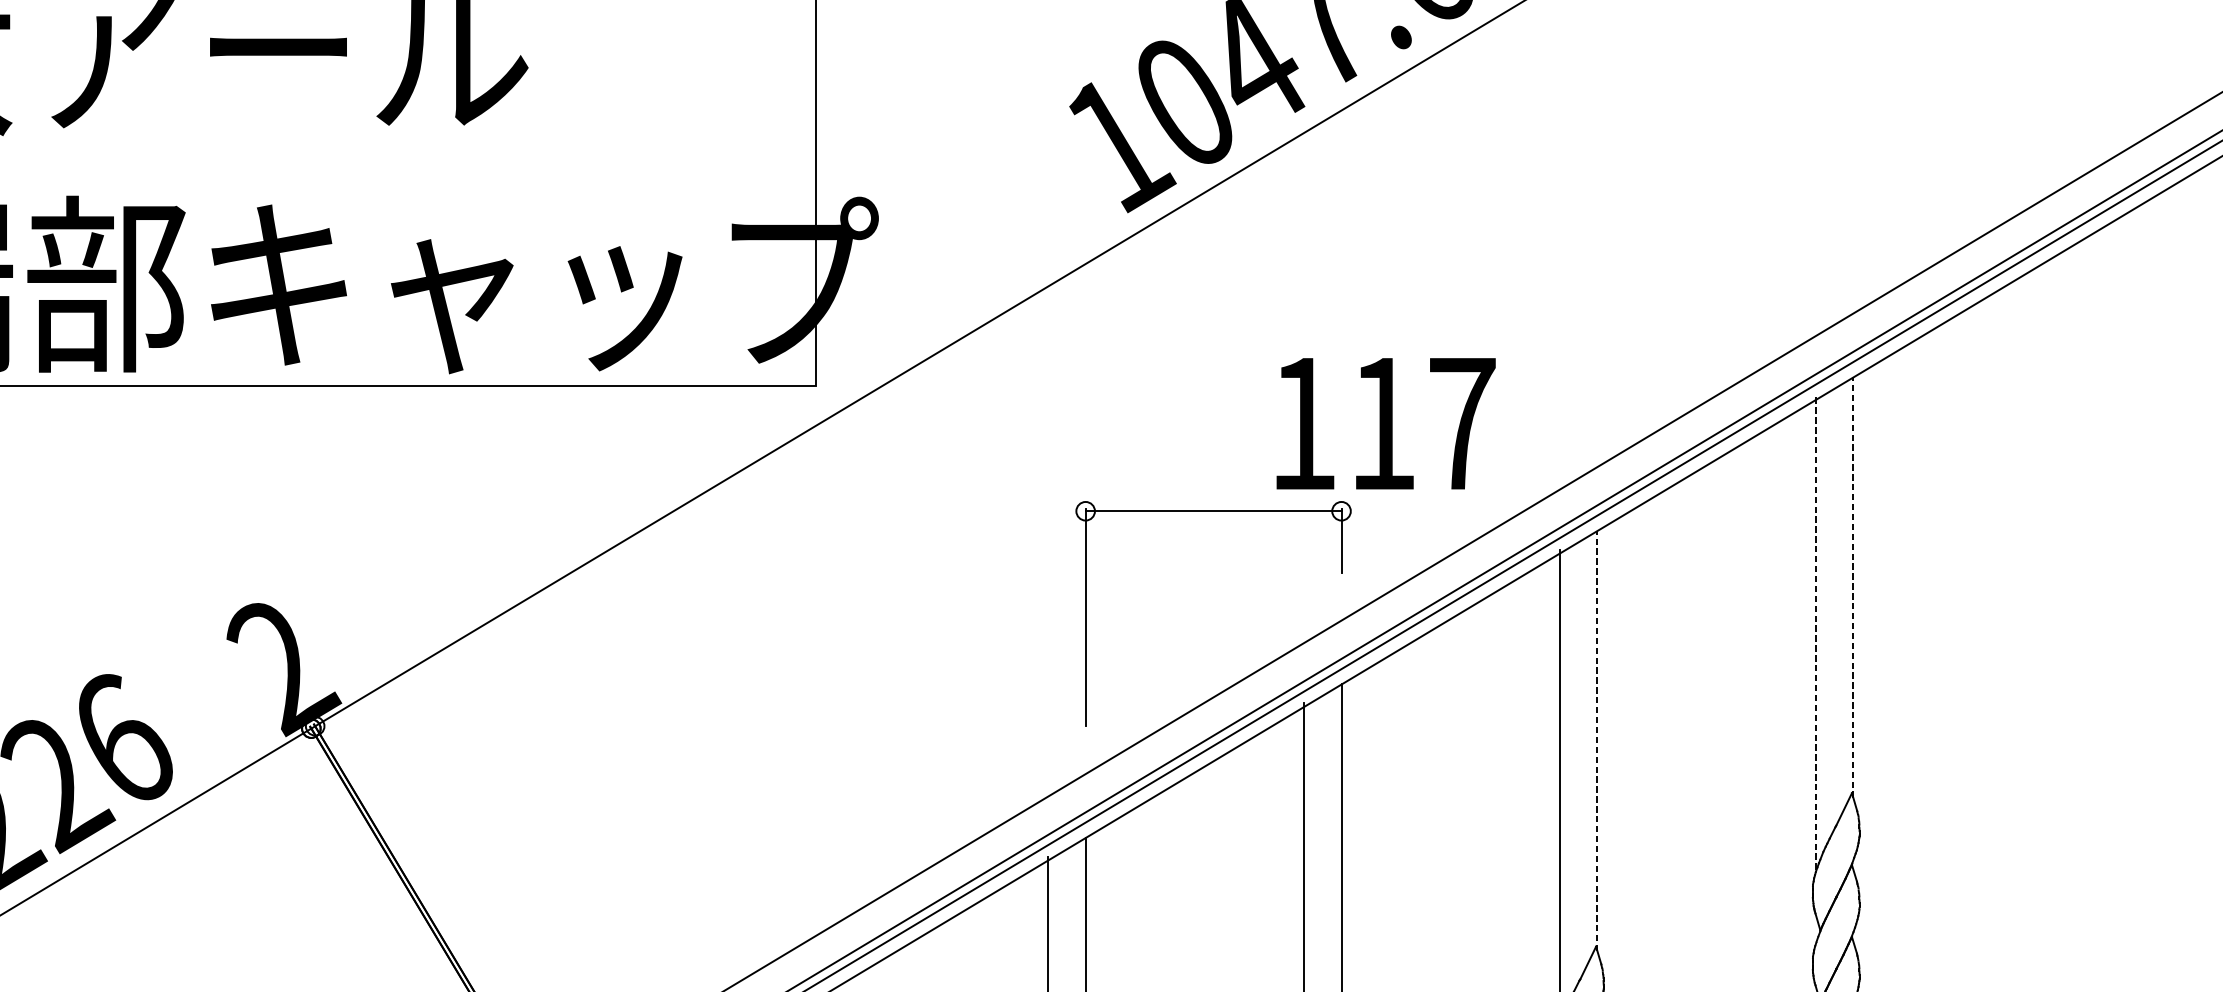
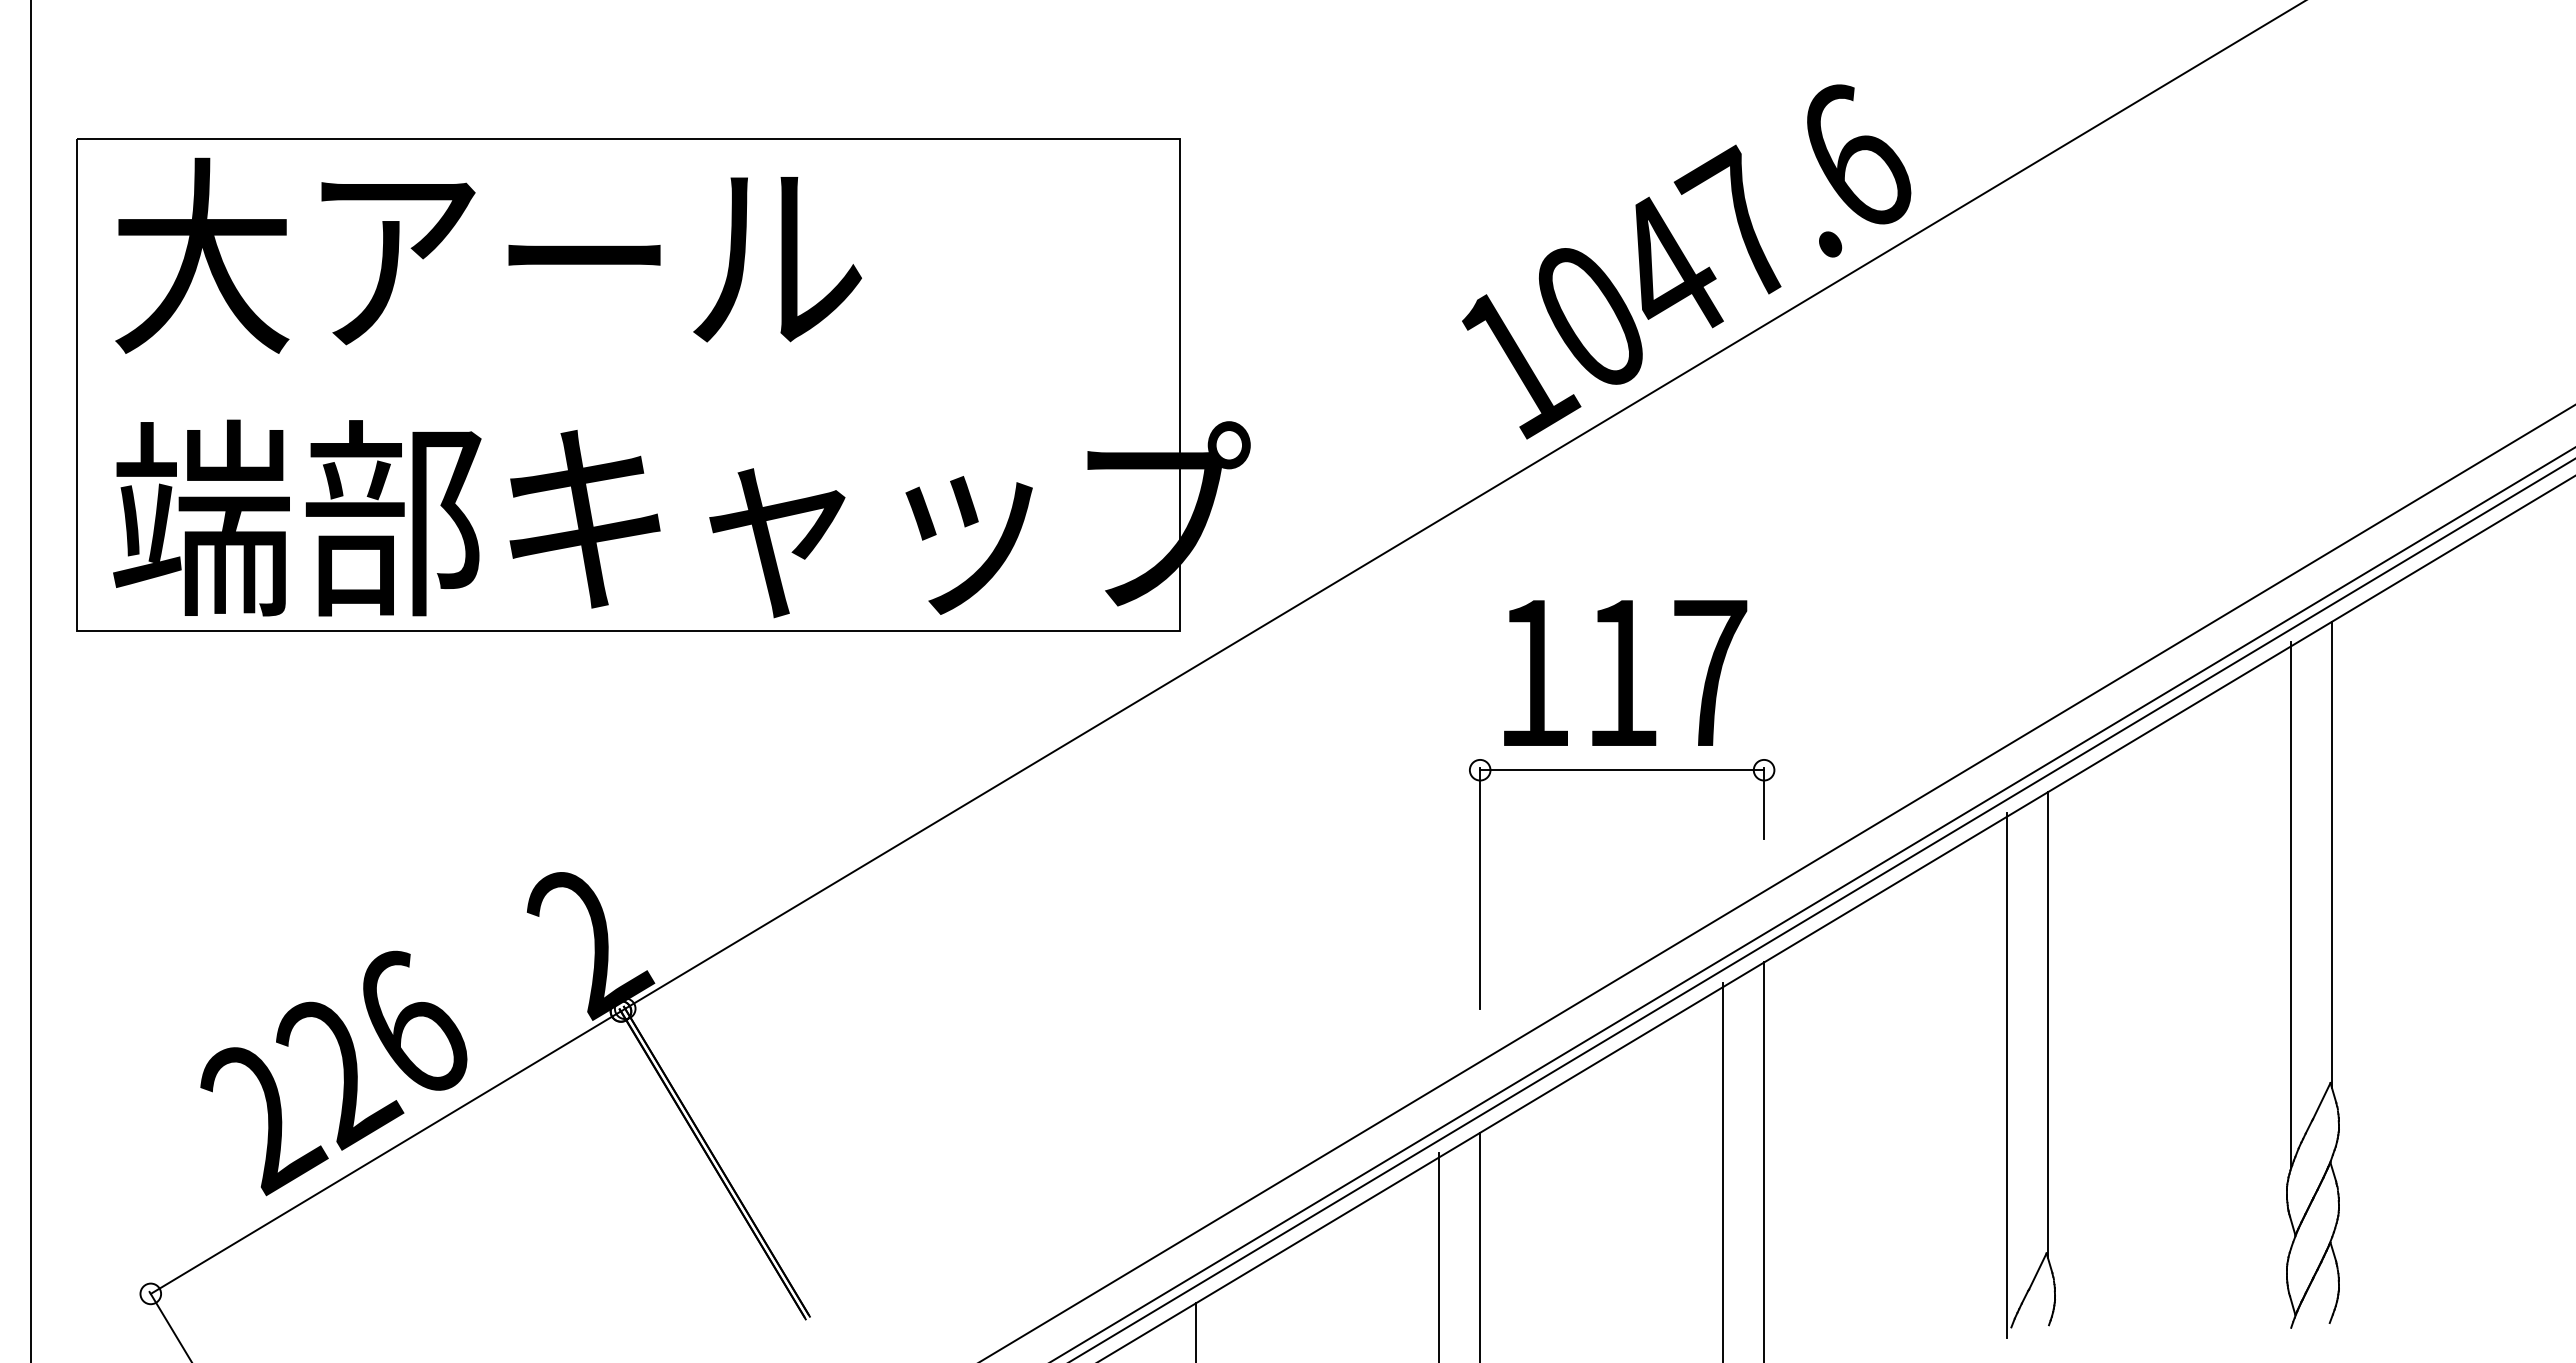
text: (1386, 423) -> (1625, 672), moved
line: (1852, 587) -> (2331, 854), dashed -> solid
line: (1815, 633) -> (2290, 905), dashed -> solid
line: (1597, 740) -> (2048, 1024), dashed -> solid

